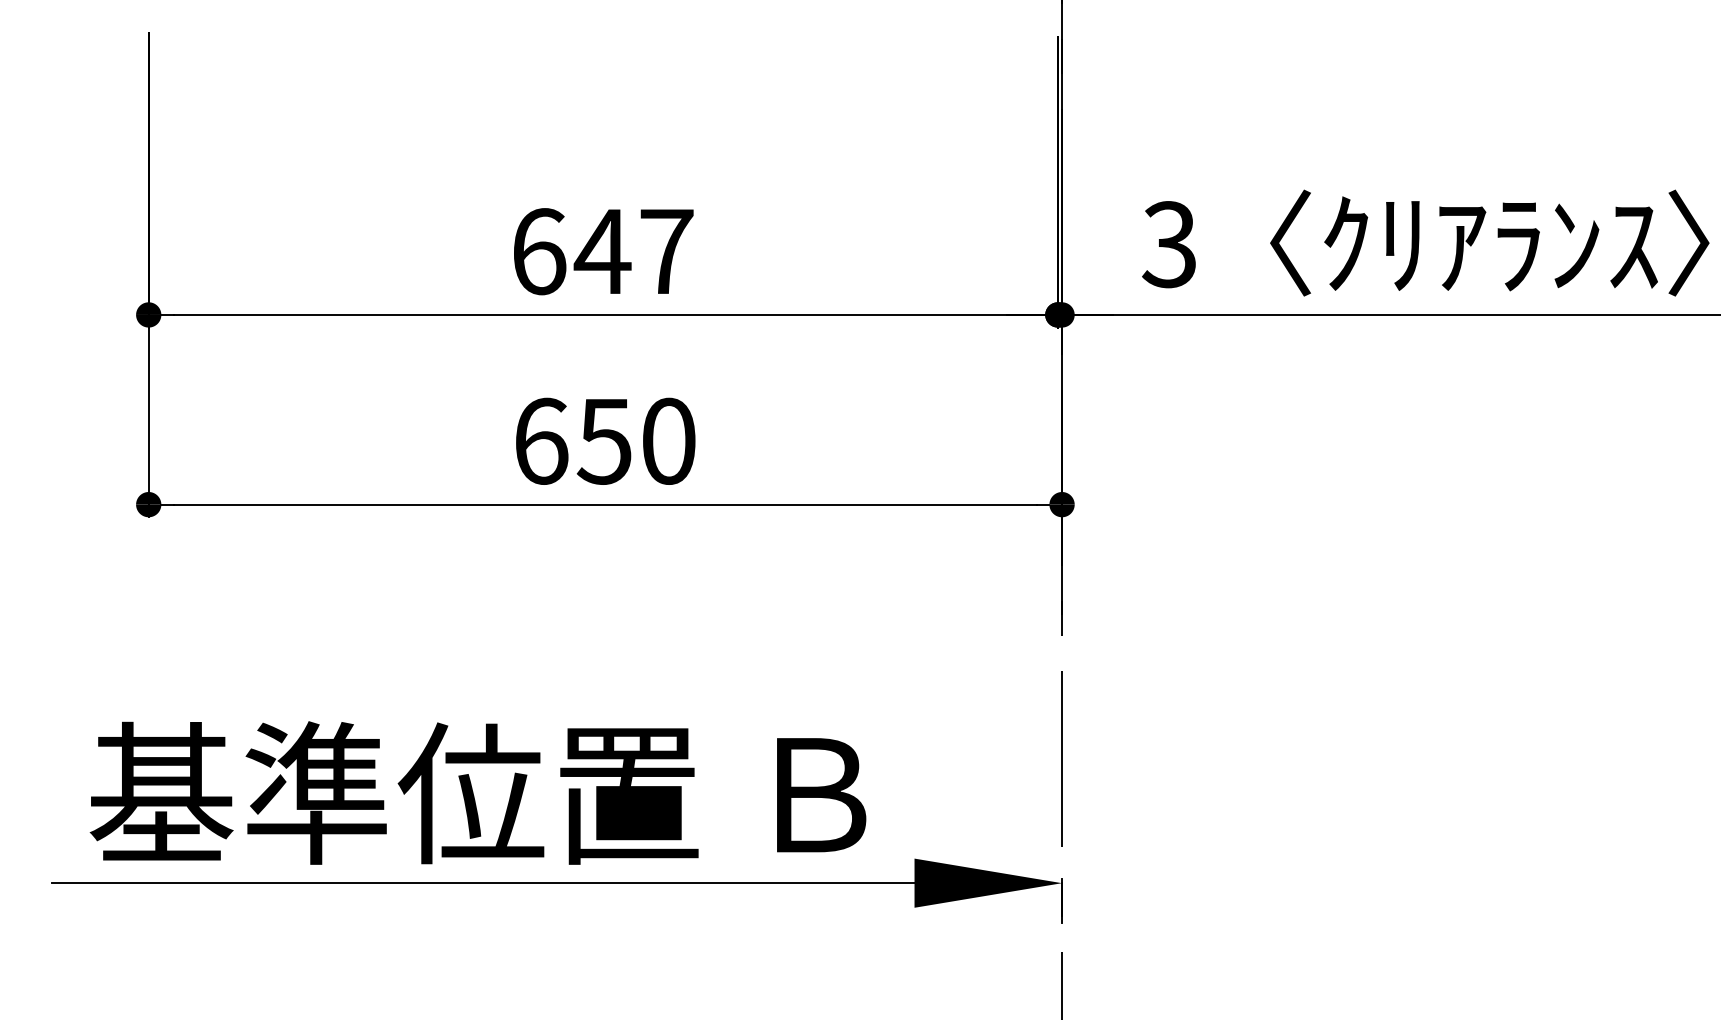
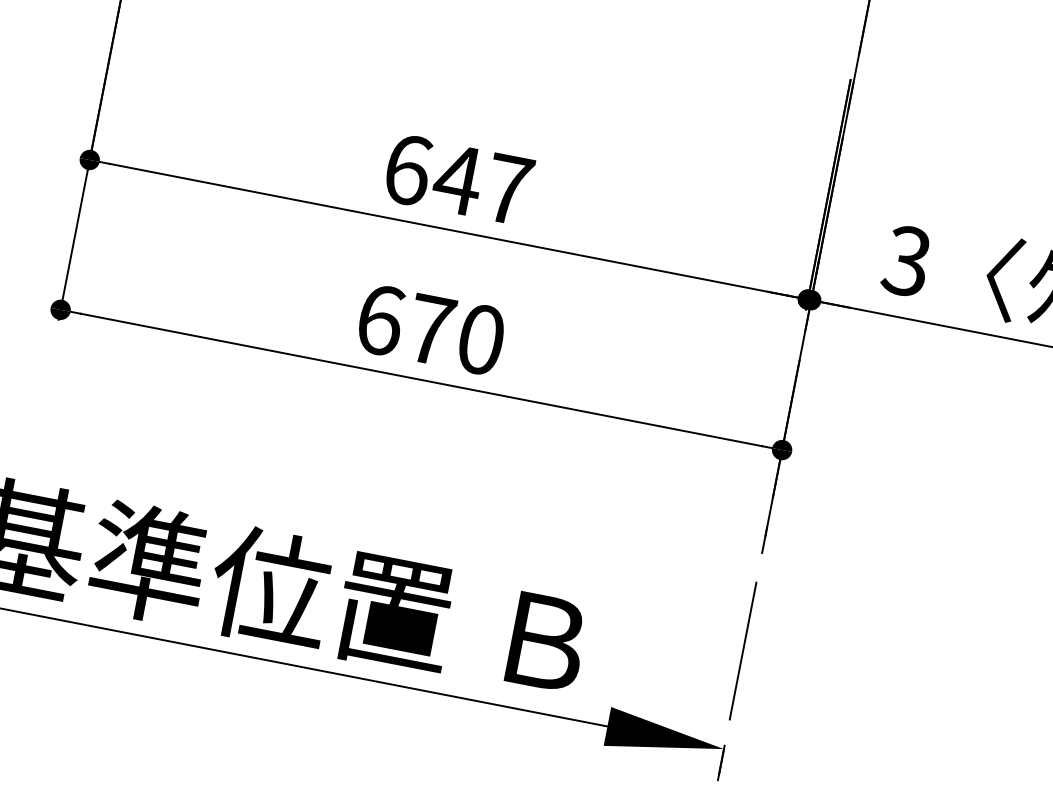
text: (603, 441) -> (429, 329), 650 -> 670

